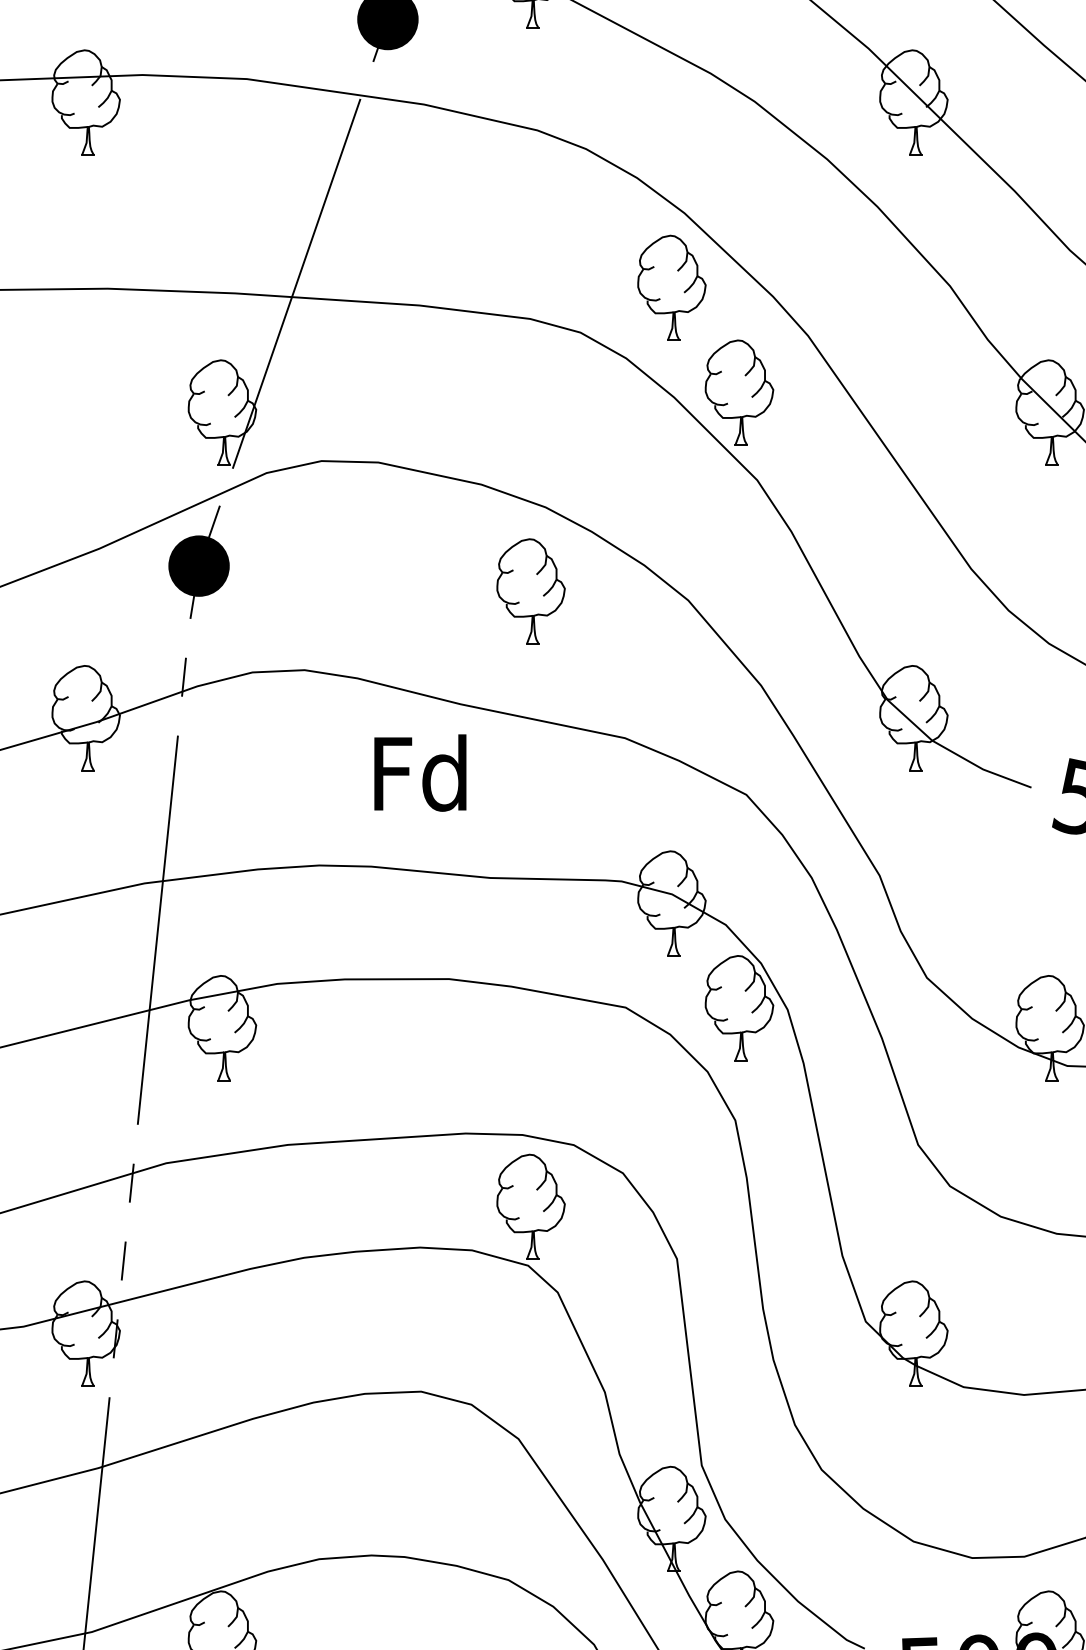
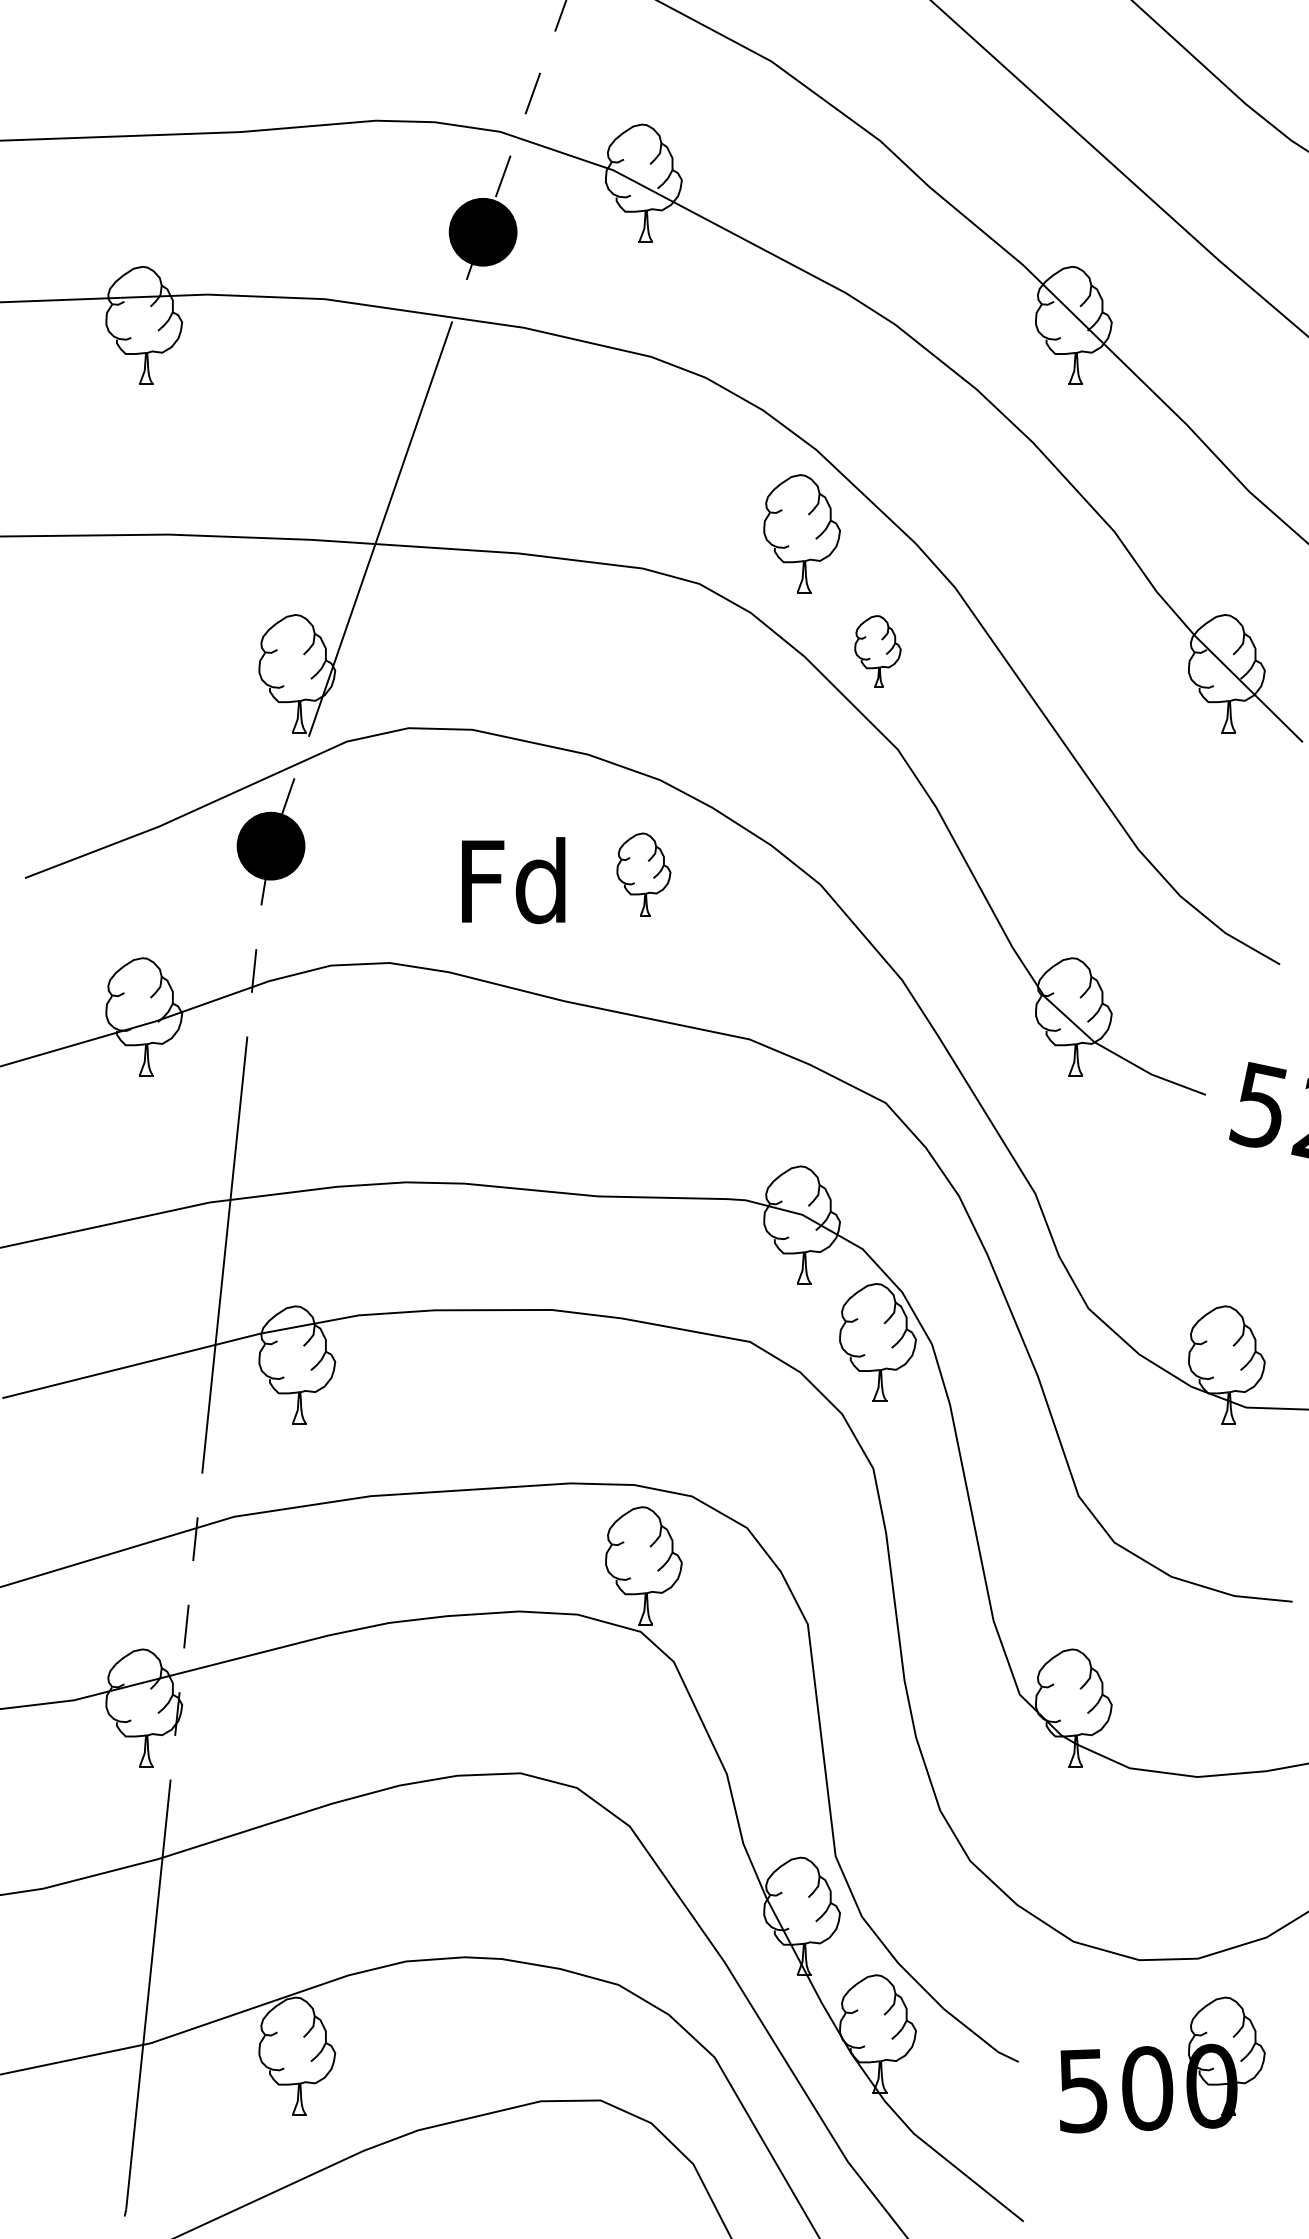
part: (739, 391) -> (877, 650), size x0.6
part: (530, 591) -> (643, 874), size x0.7
text: (420, 773) -> (513, 880), moved

